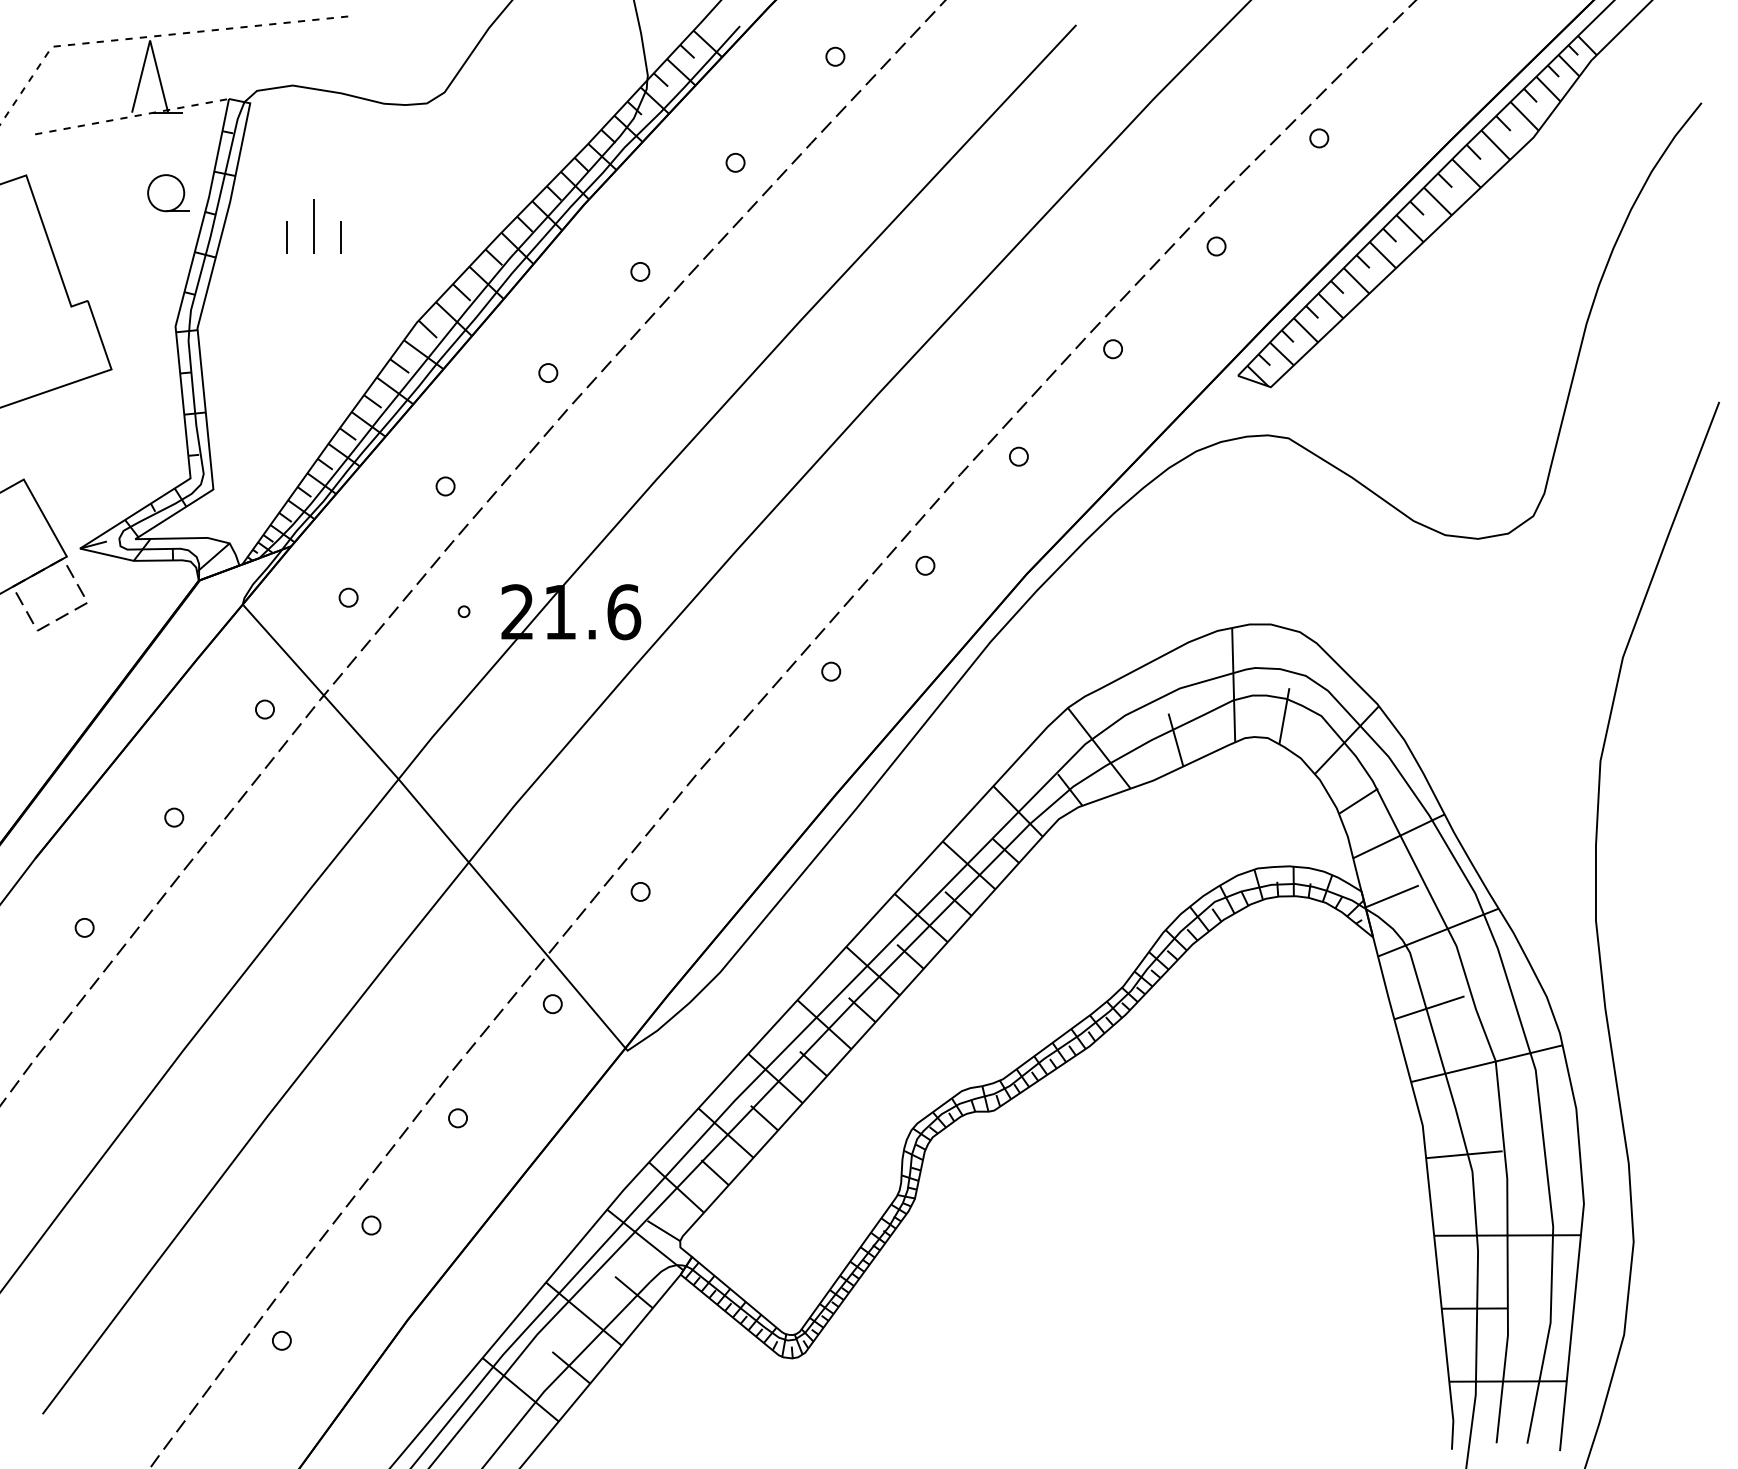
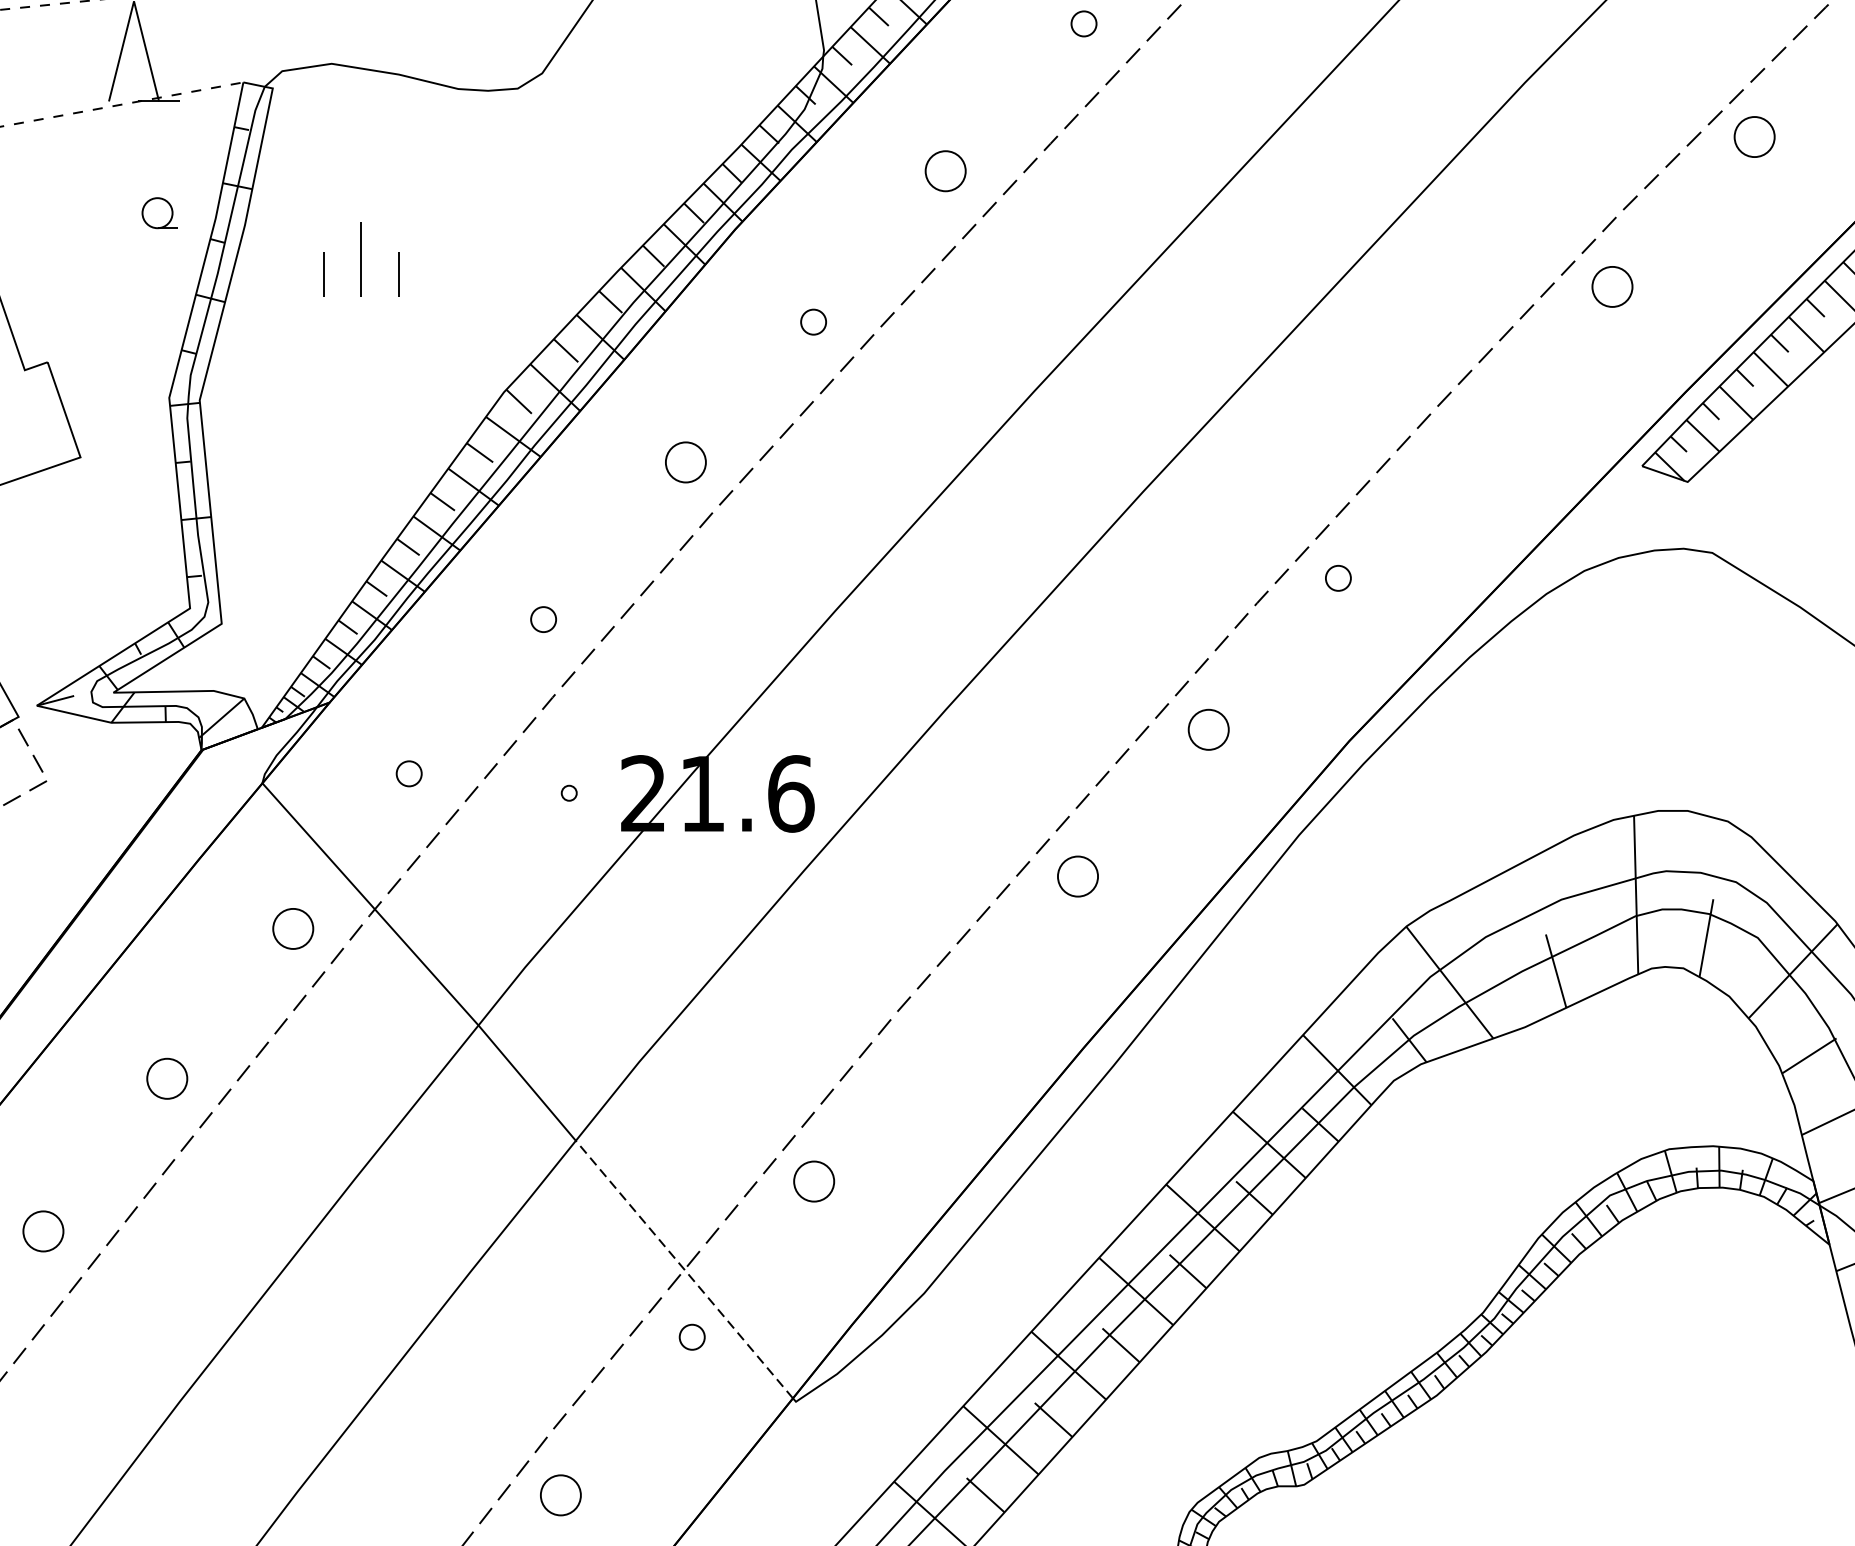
part: (1319, 138) -> (1755, 137), size x1.6
part: (735, 162) -> (945, 170), size x1.6
part: (168, 193) -> (159, 213), size x0.6
part: (1216, 246) -> (1612, 286), size x1.6
part: (1112, 349) -> (1468, 429), removed
part: (548, 372) -> (686, 461), size x1.6
part: (925, 565) -> (1208, 729), size x1.6
part: (831, 671) -> (1078, 876), size x1.6
part: (264, 709) -> (292, 928), size x1.6
part: (174, 817) -> (167, 1078), size x1.6
part: (640, 891) -> (813, 1181), size x1.6
part: (84, 927) -> (43, 1230), size x1.6
line: (547, 955) -> (684, 1269), solid -> dashed
part: (457, 1118) -> (560, 1495), size x1.6

